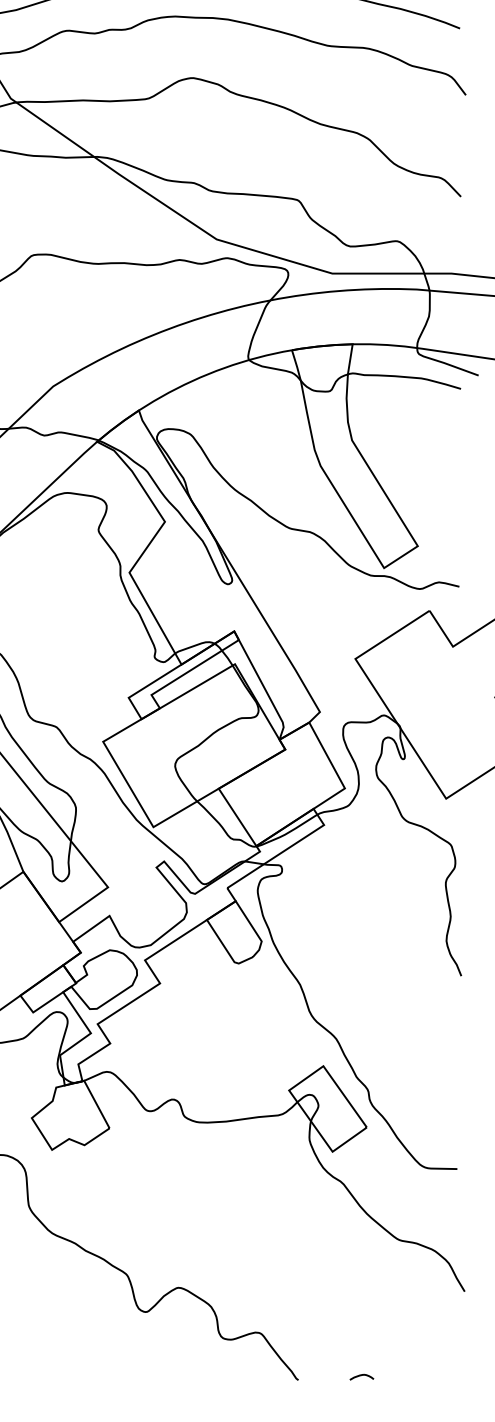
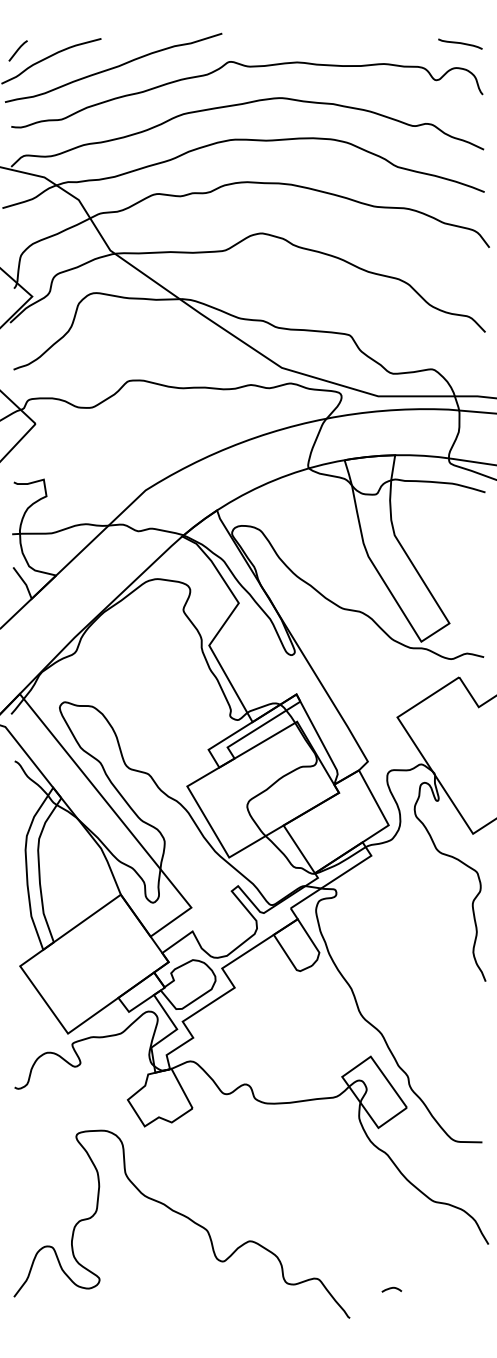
curve: (361, 1375) -> (391, 1288), moved

